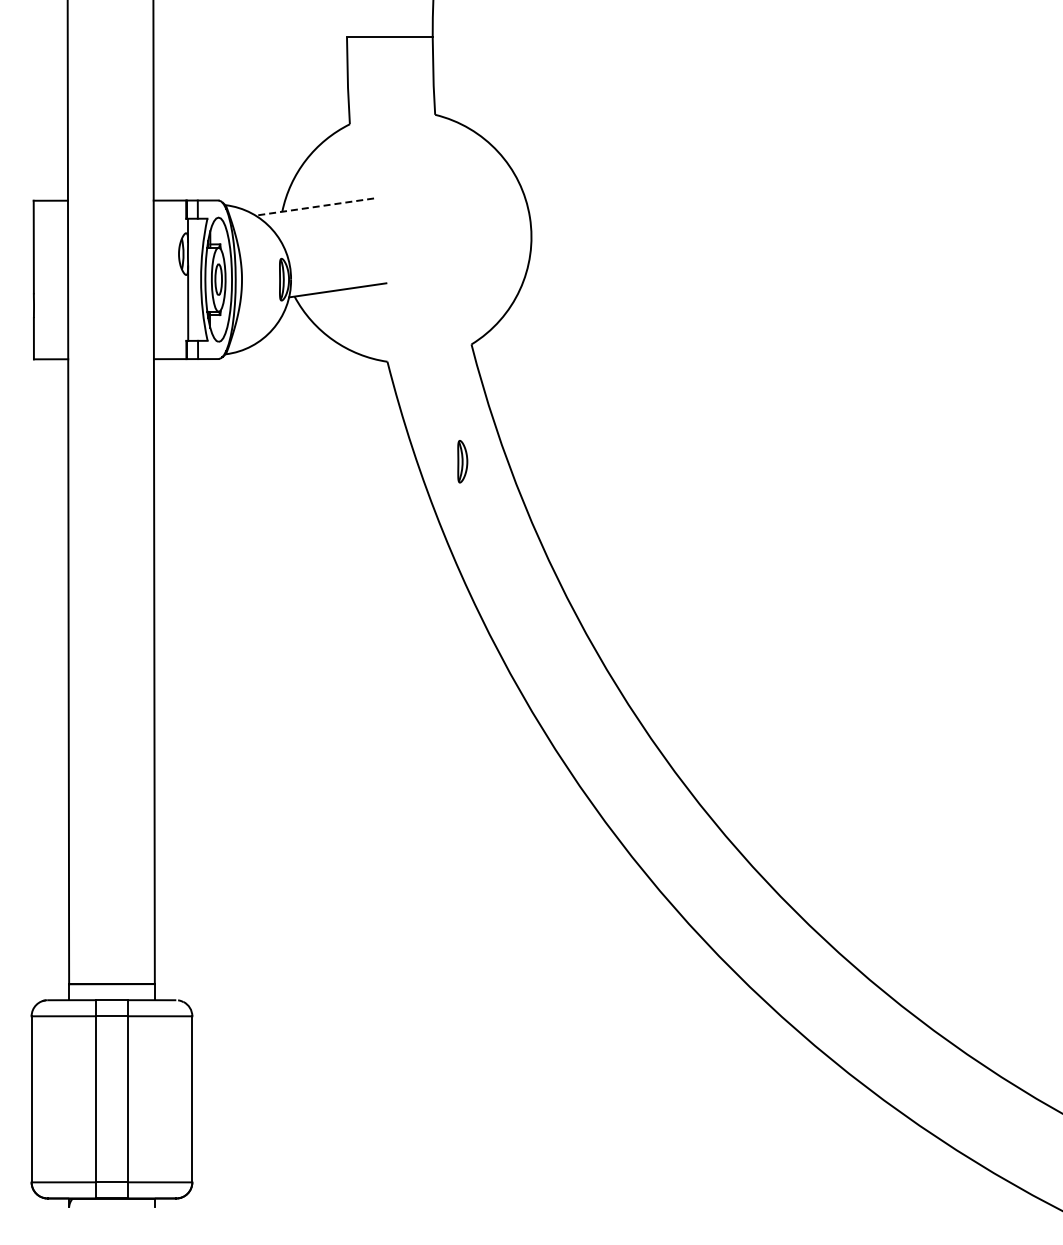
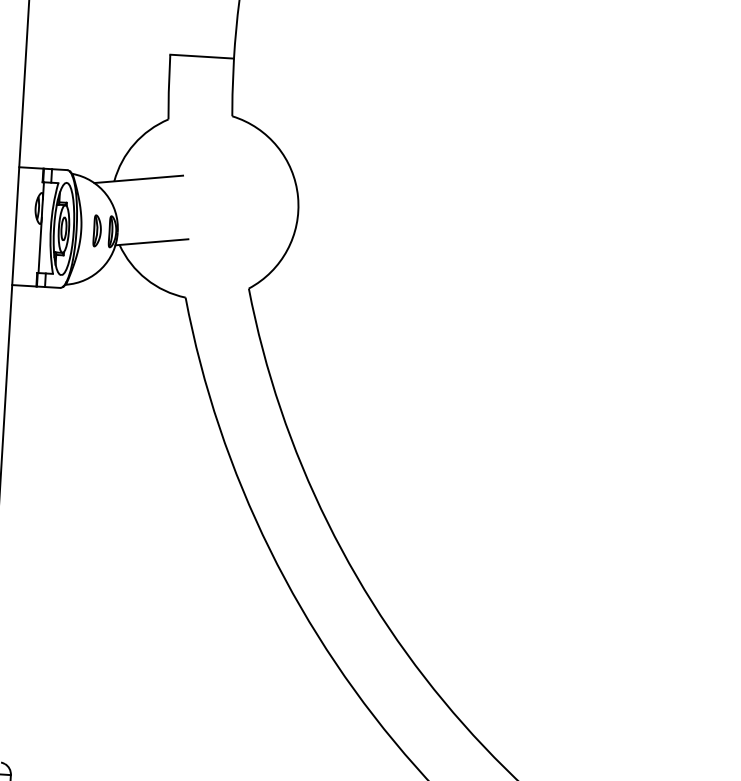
line: (314, 207) -> (138, 179), dashed -> solid
part: (462, 461) -> (97, 230), moved

